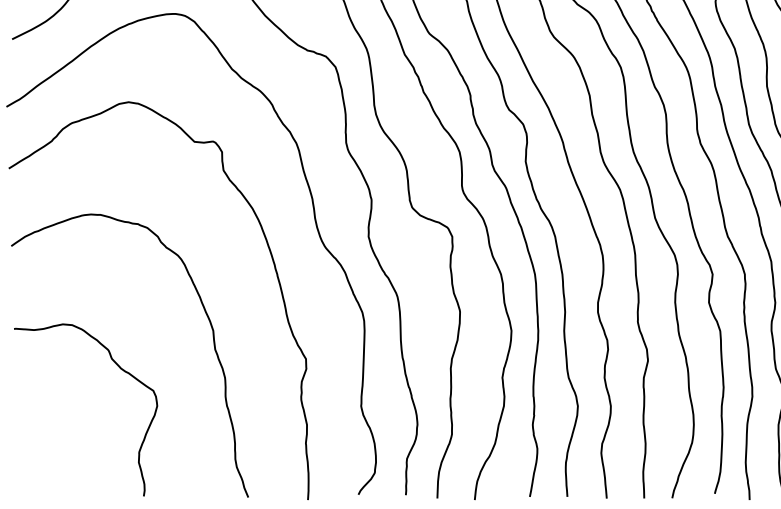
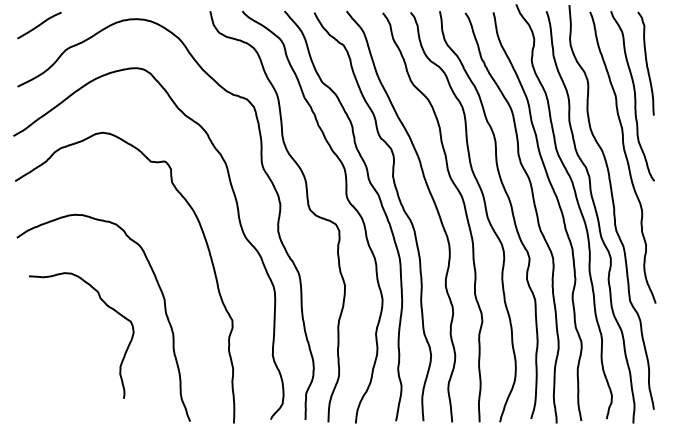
curve: (122, 371) -> (108, 307), moved

